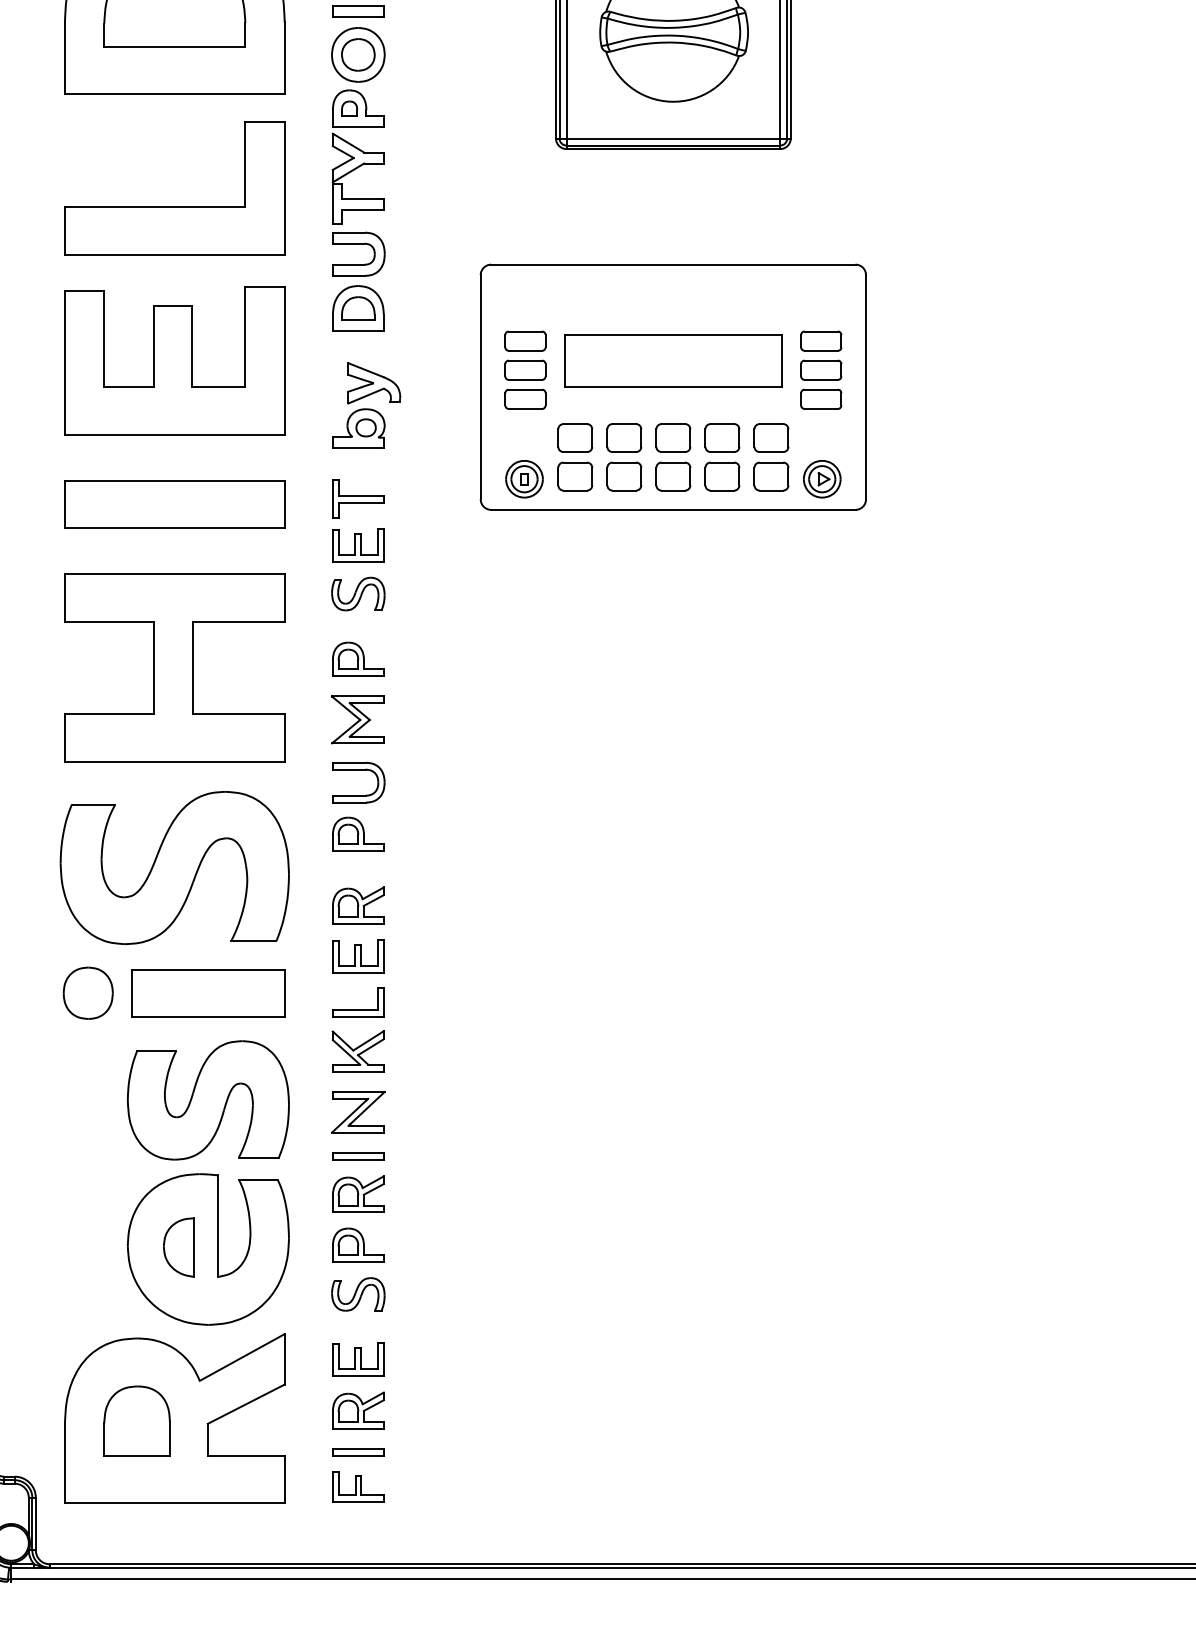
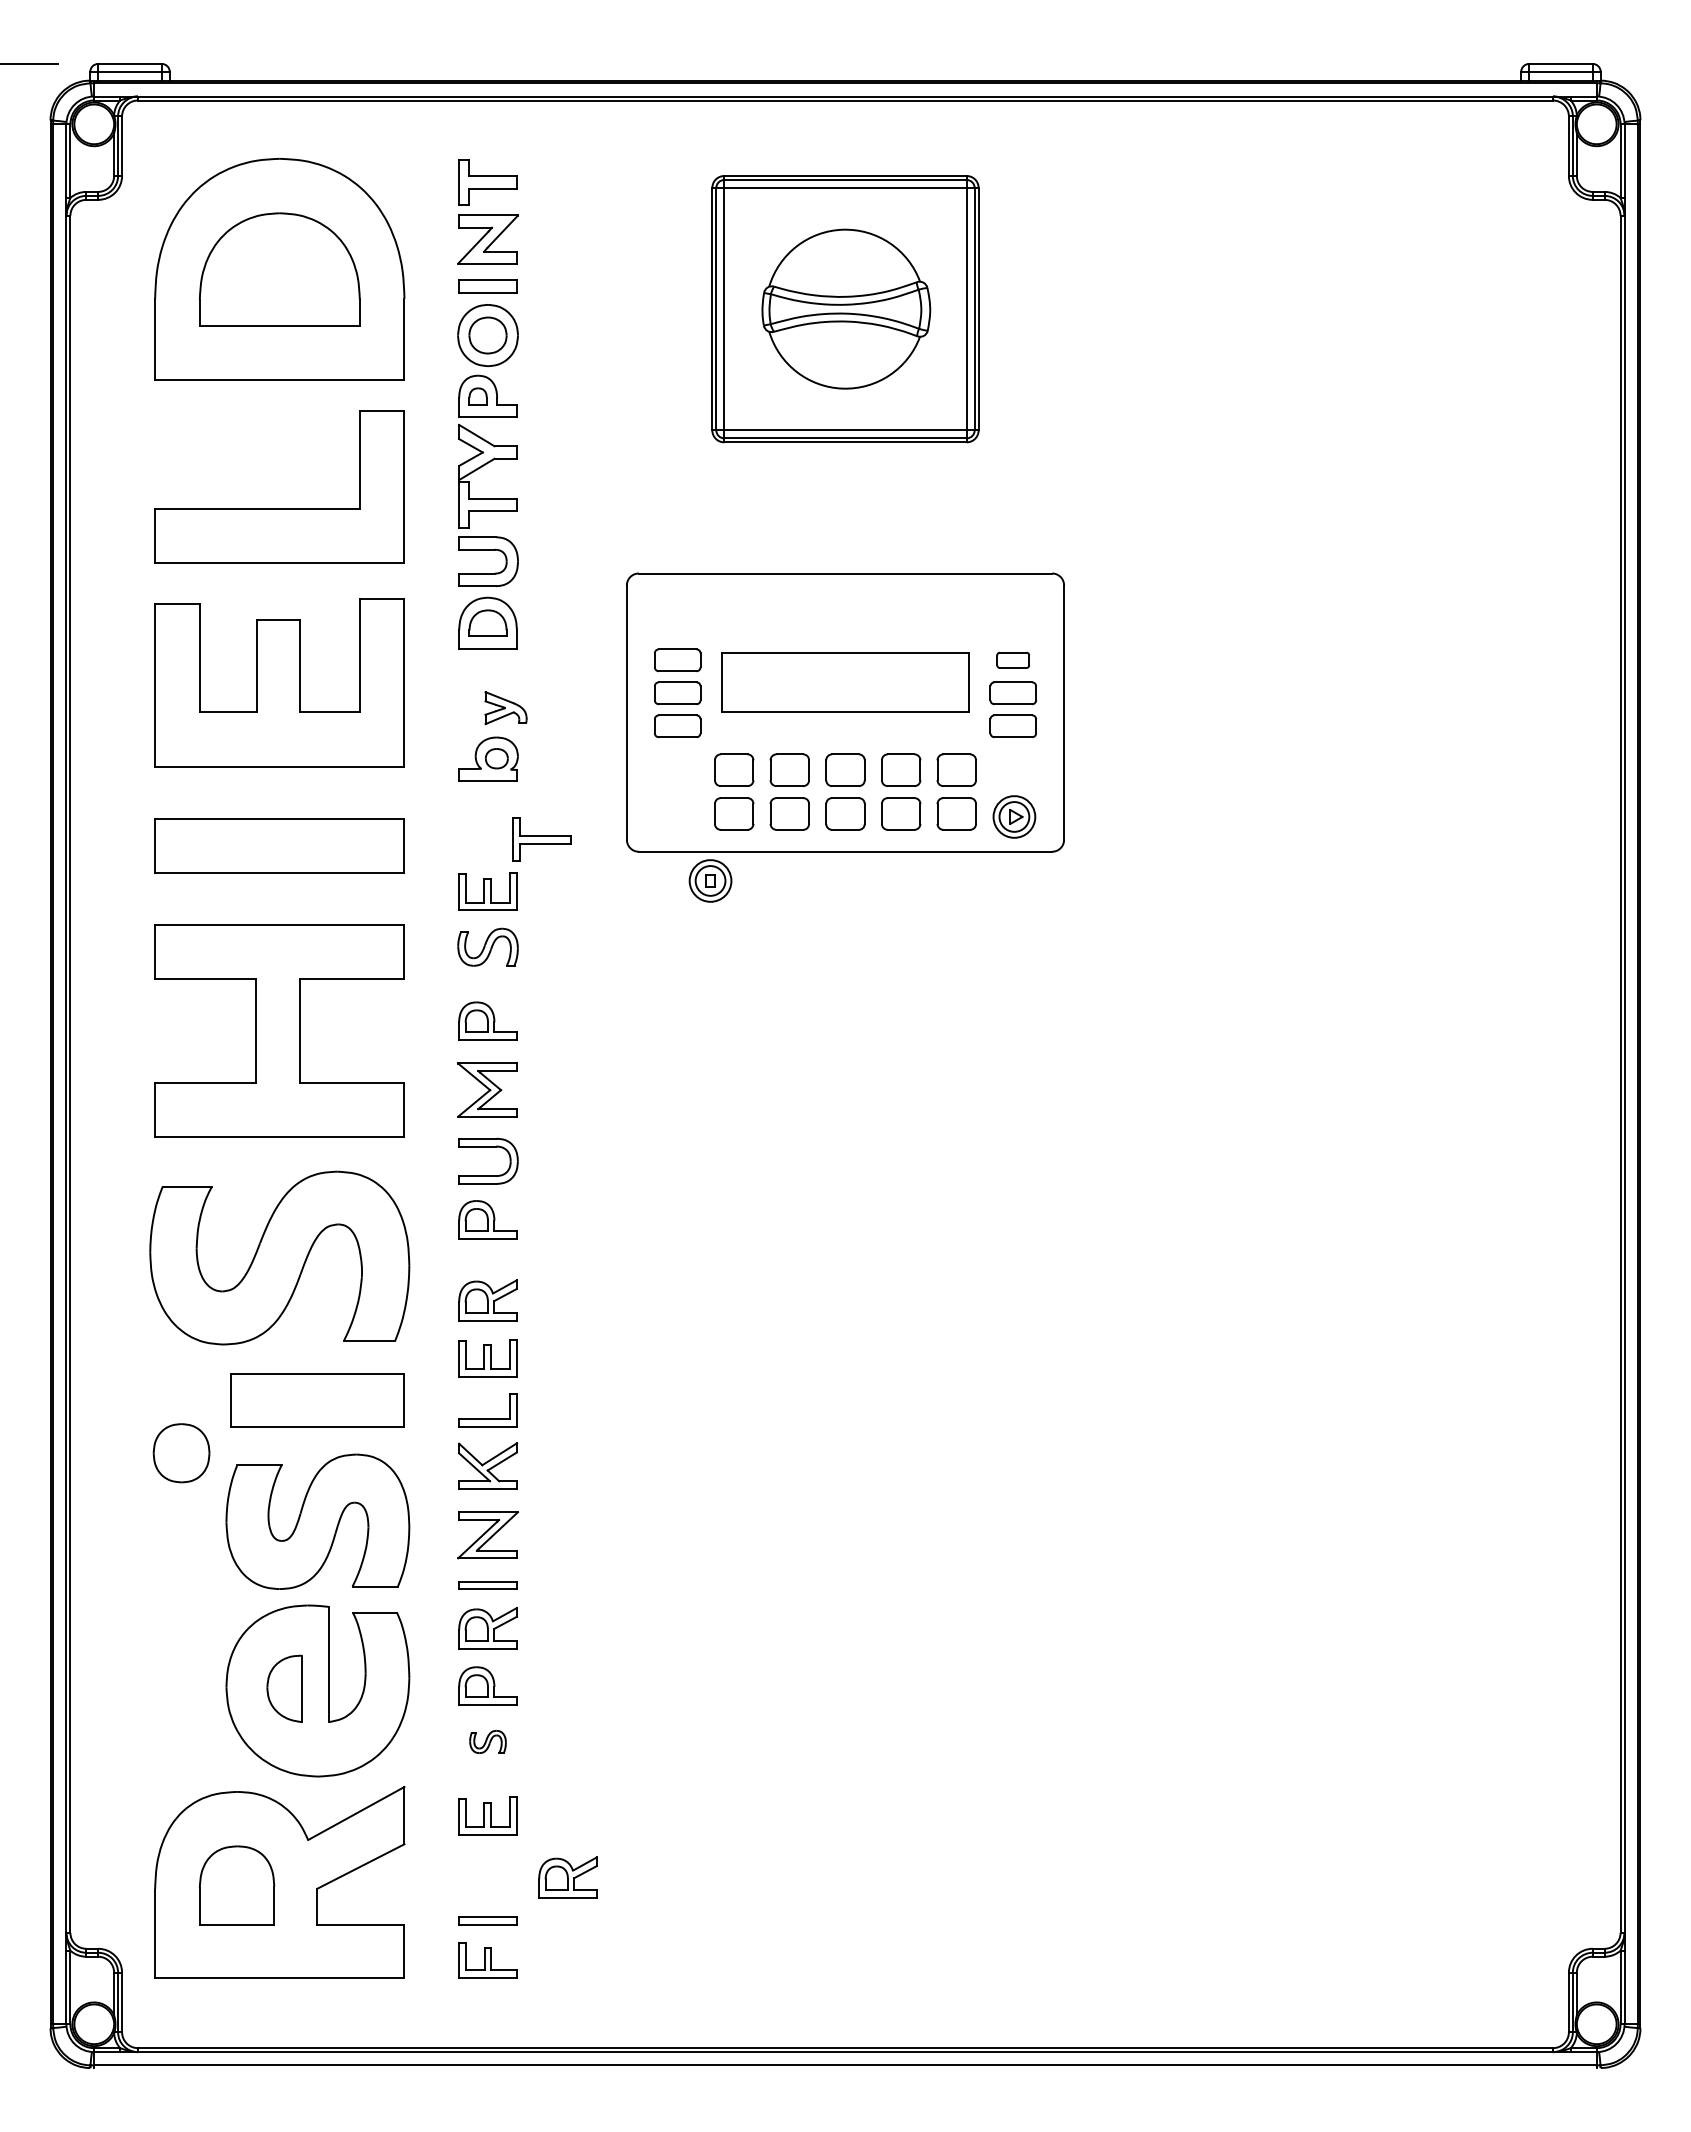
part: (820, 341) -> (1012, 660), size x0.7
part: (373, 382) -> (505, 707), size x0.7
part: (524, 478) -> (710, 880), moved
part: (357, 499) -> (541, 839), moved
part: (88, 993) -> (181, 1453), moved
part: (357, 1294) -> (487, 1741), size x0.6
part: (357, 1410) -> (567, 1877), moved

